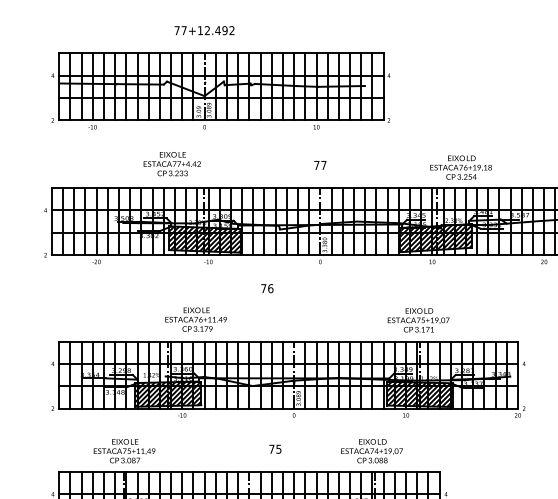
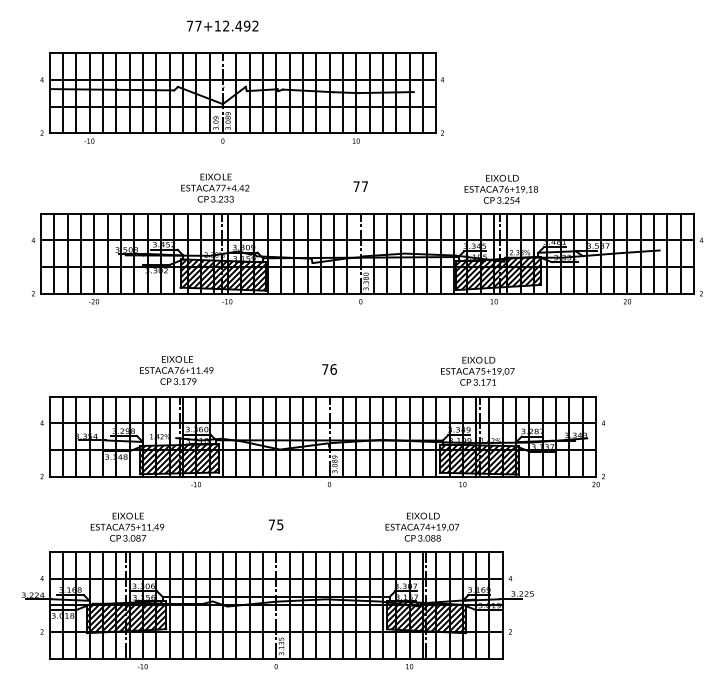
text: (172, 163) -> (215, 187), moved
text: (461, 167) -> (501, 189), moved
text: (267, 288) -> (329, 369), moved
text: (195, 319) -> (176, 370), moved
text: (275, 448) -> (276, 524), moved

